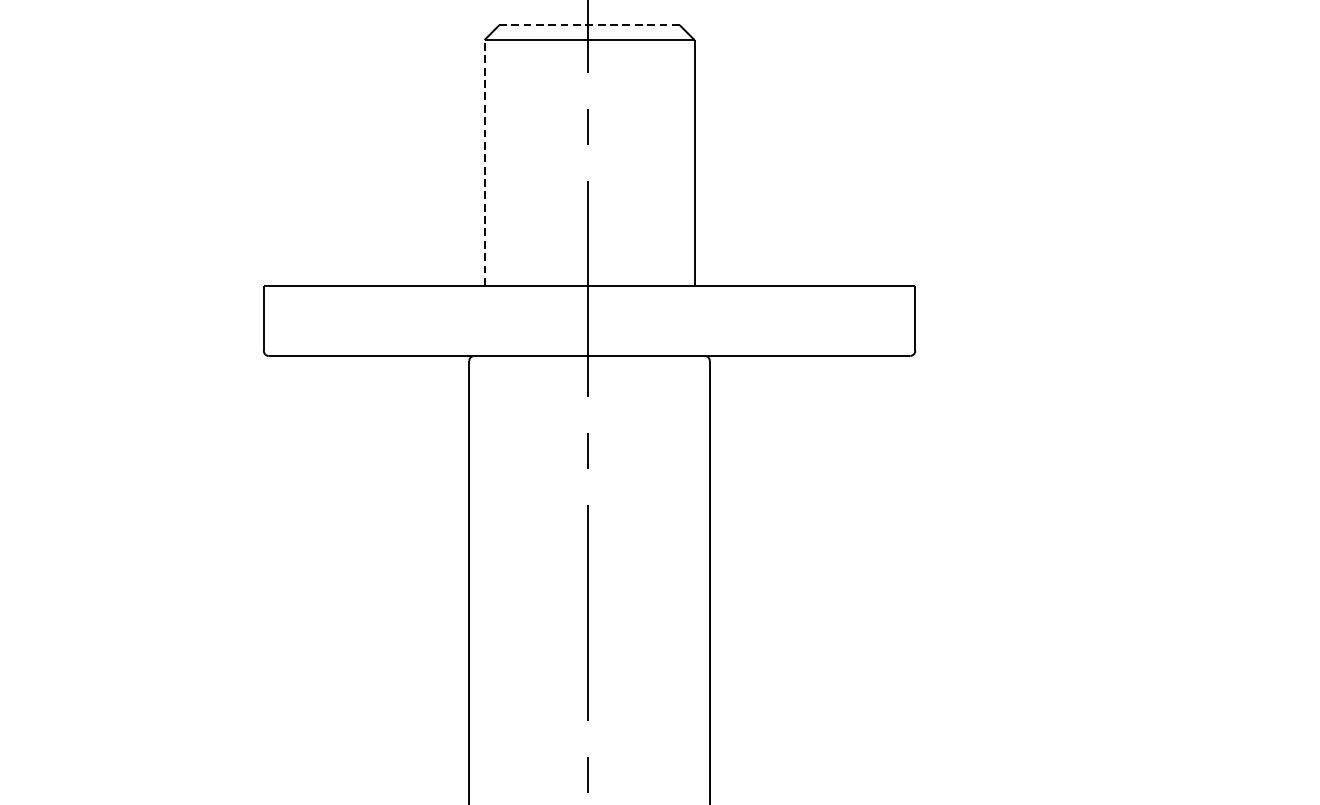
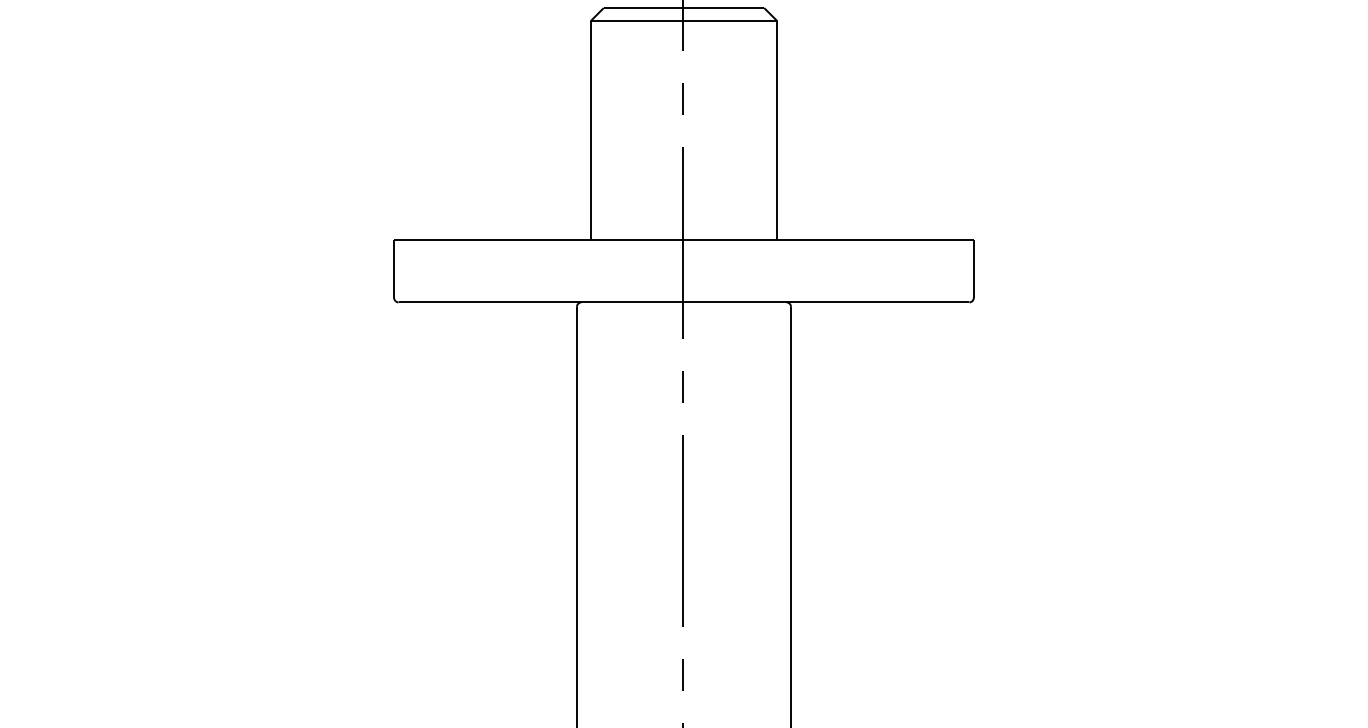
line: (589, 25) -> (683, 8), dashed -> solid
line: (484, 162) -> (590, 130), dashed -> solid

